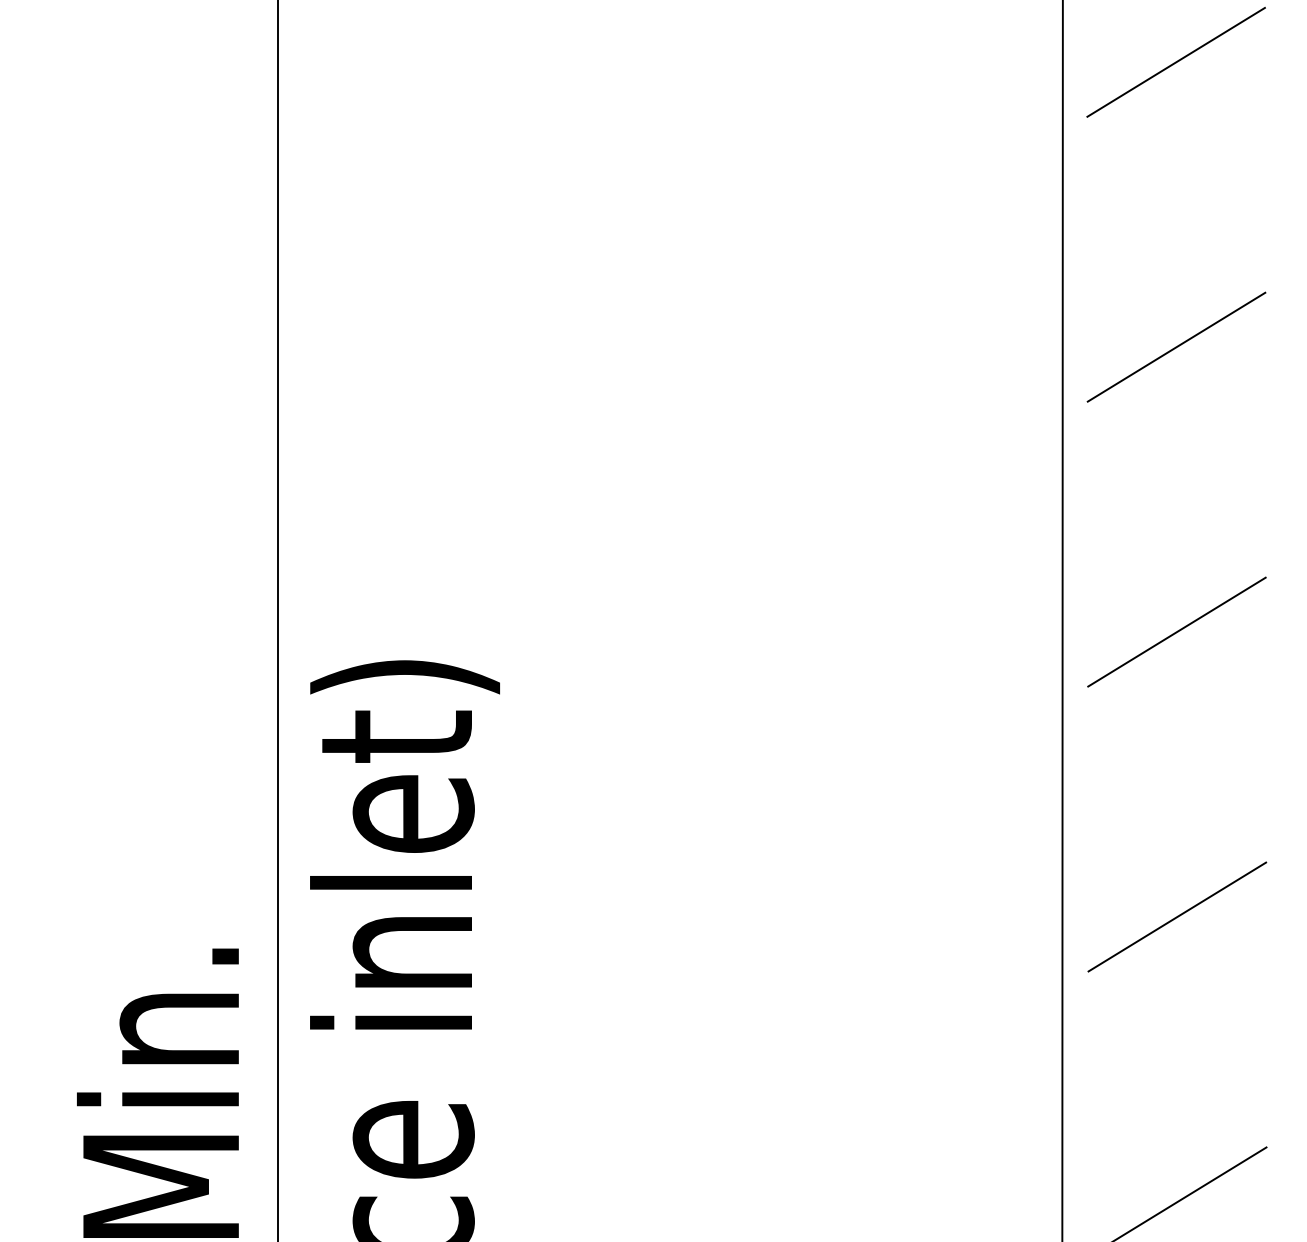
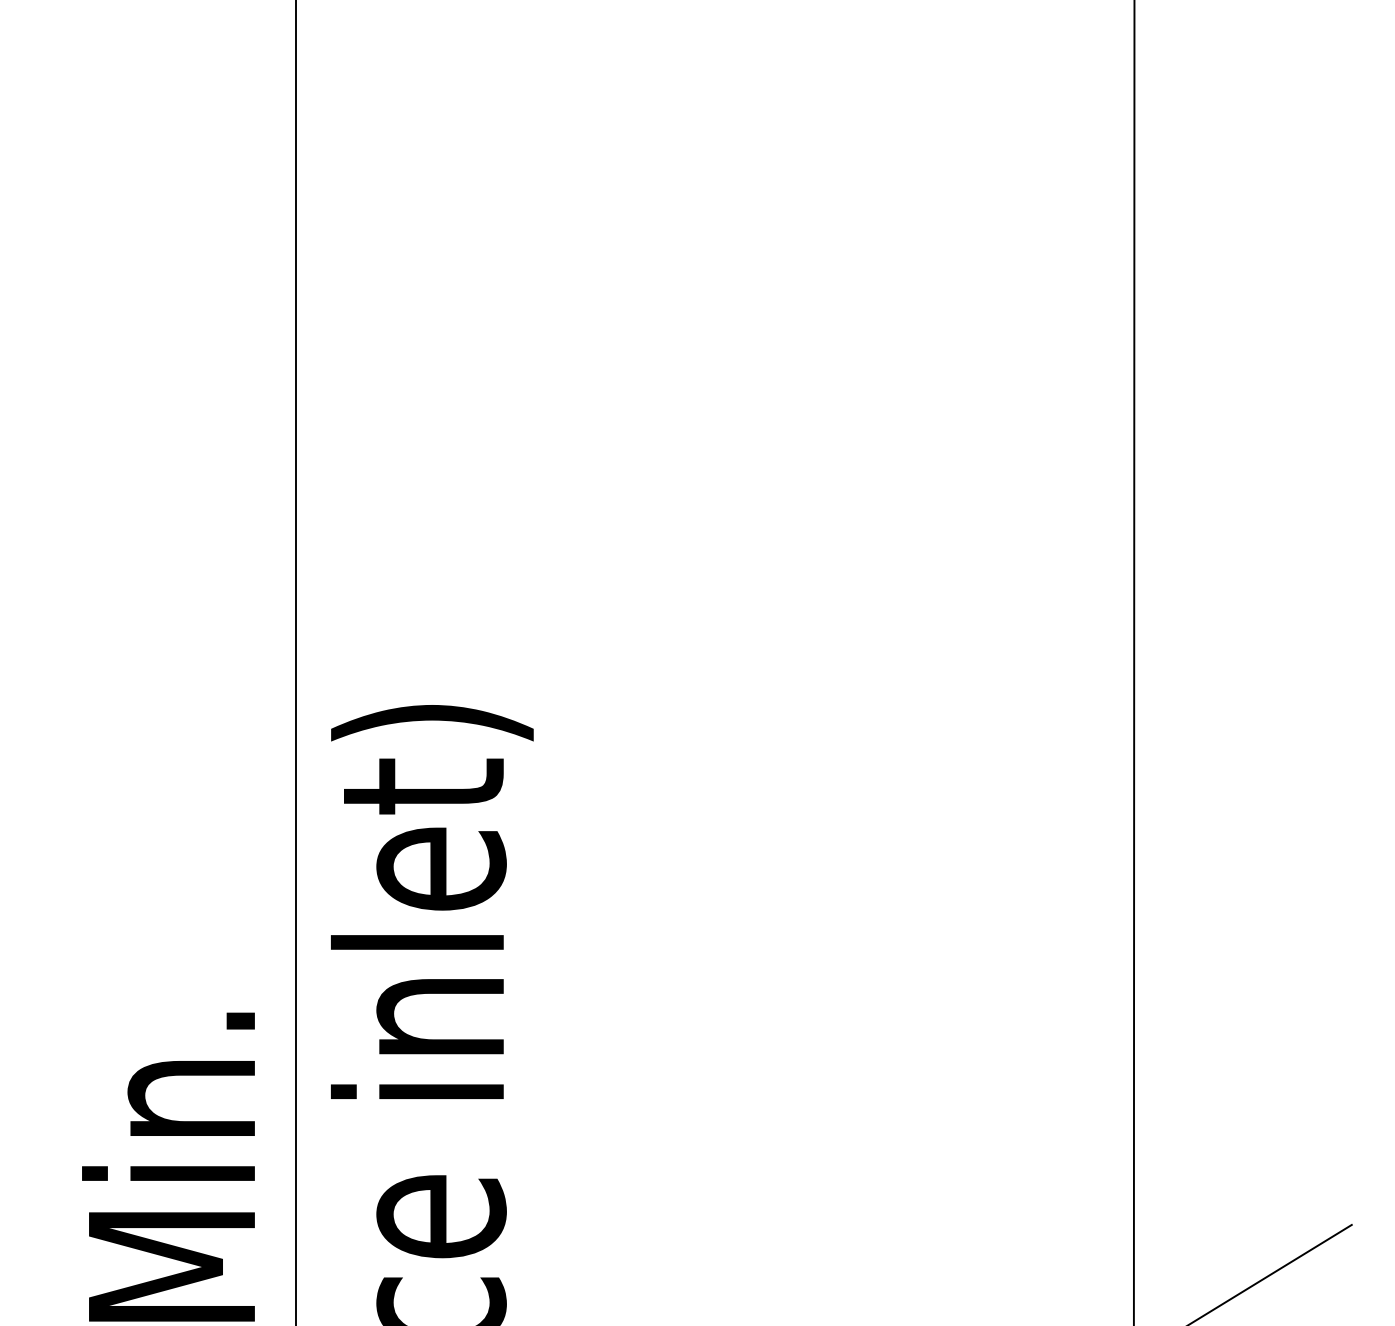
line: (1175, 61) -> (1254, 65), removed
line: (1176, 346) -> (1255, 369), removed
line: (1176, 631) -> (1255, 674), removed
line: (1177, 916) -> (1256, 978), removed

